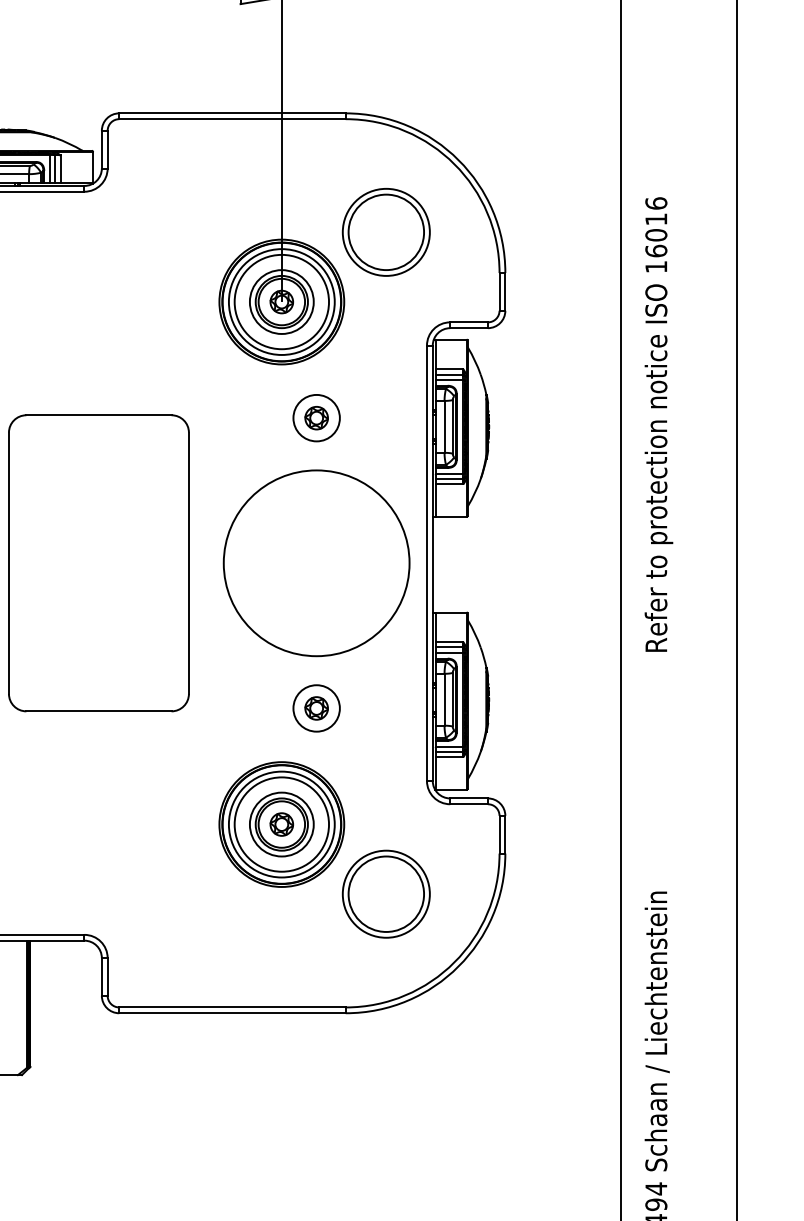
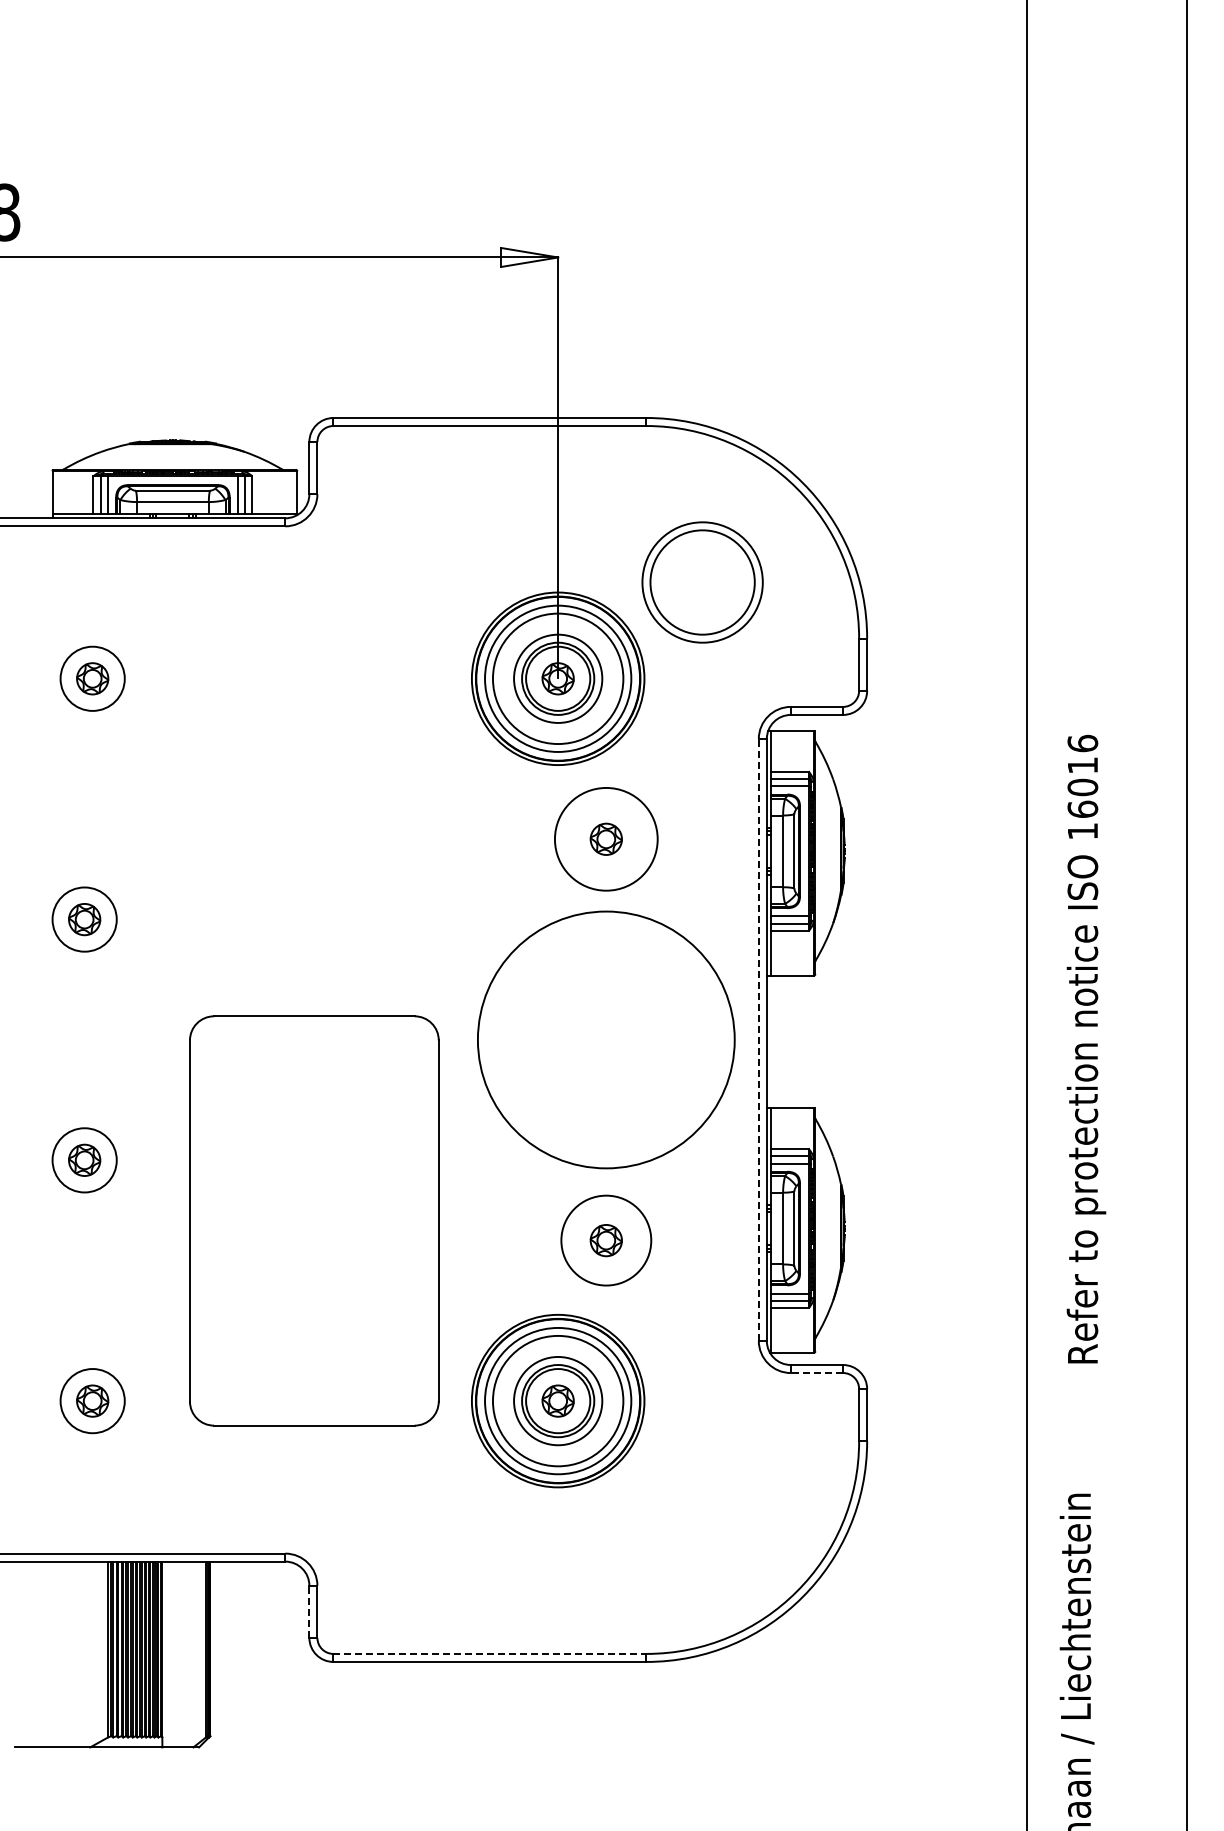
circle: (316, 418) -> (606, 839), size x1.6
text: (658, 424) -> (1086, 1048), moved
part: (99, 562) -> (314, 1220), moved
line: (426, 562) -> (758, 1039), solid -> dashed
circle: (316, 708) -> (606, 1240), size x1.4
line: (468, 804) -> (816, 1373), solid -> dashed
part: (386, 894) -> (702, 1497), removed
line: (101, 976) -> (309, 1611), solid -> dashed
line: (232, 1007) -> (490, 1653), solid -> dashed

